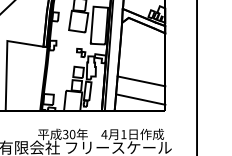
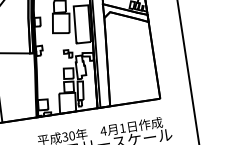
line: (141, 81) -> (132, 73), removed
line: (140, 99) -> (133, 91), removed

